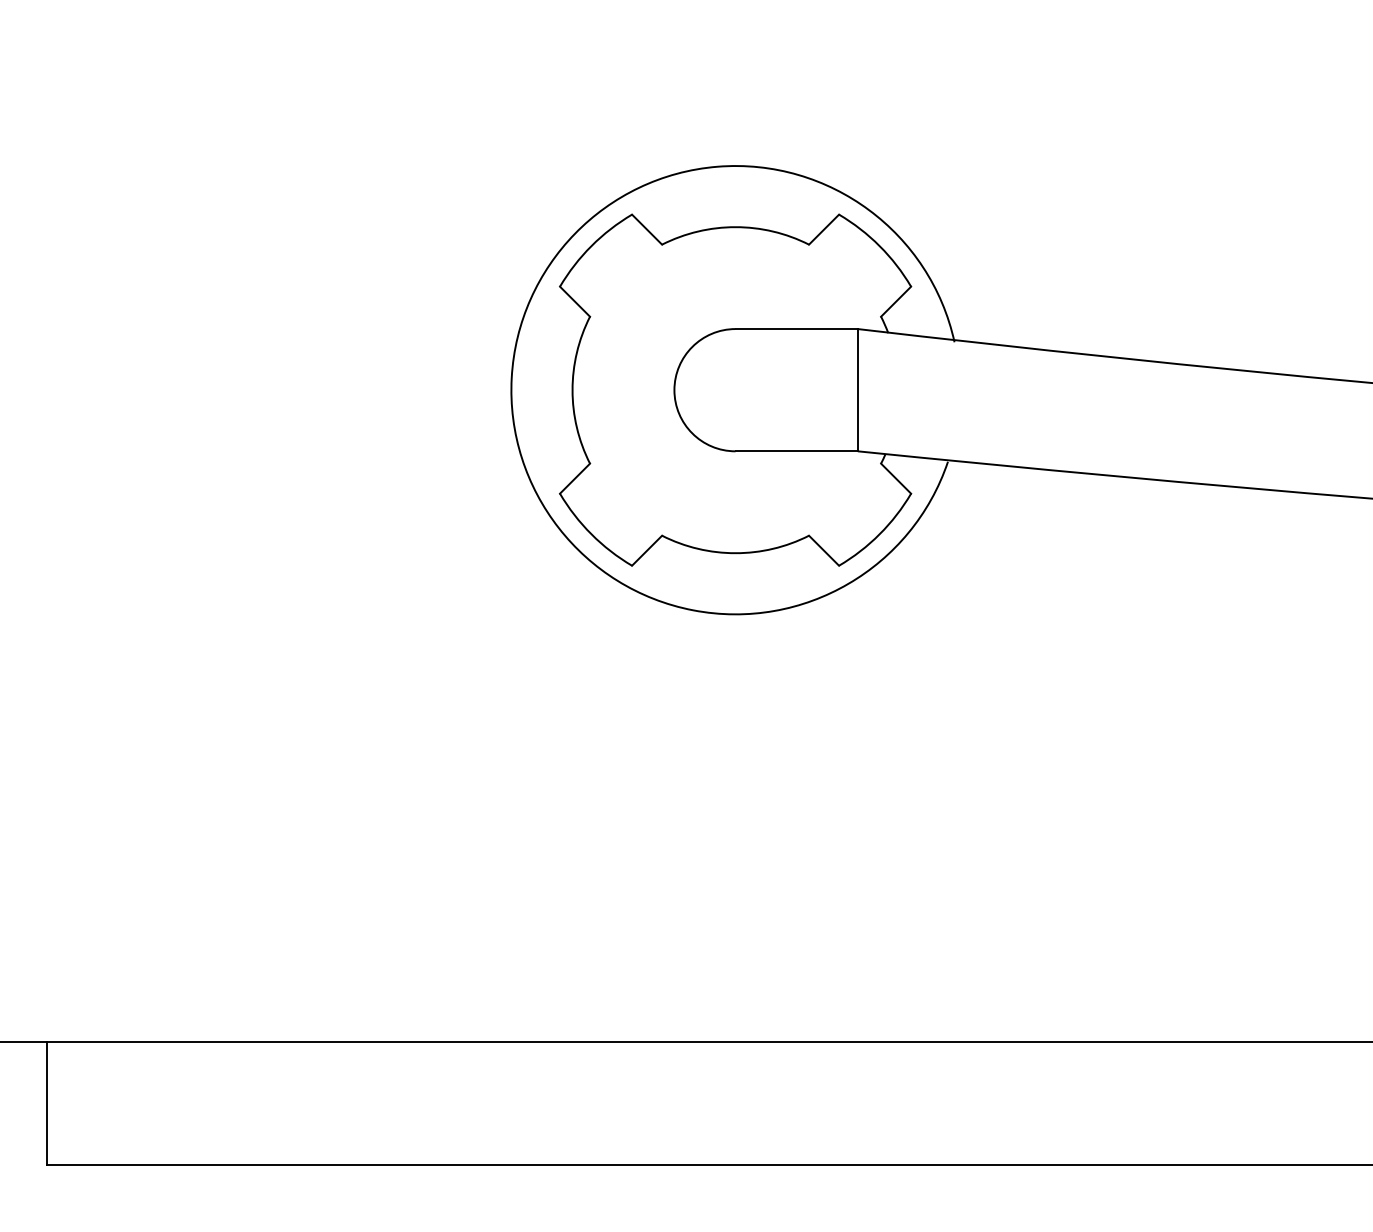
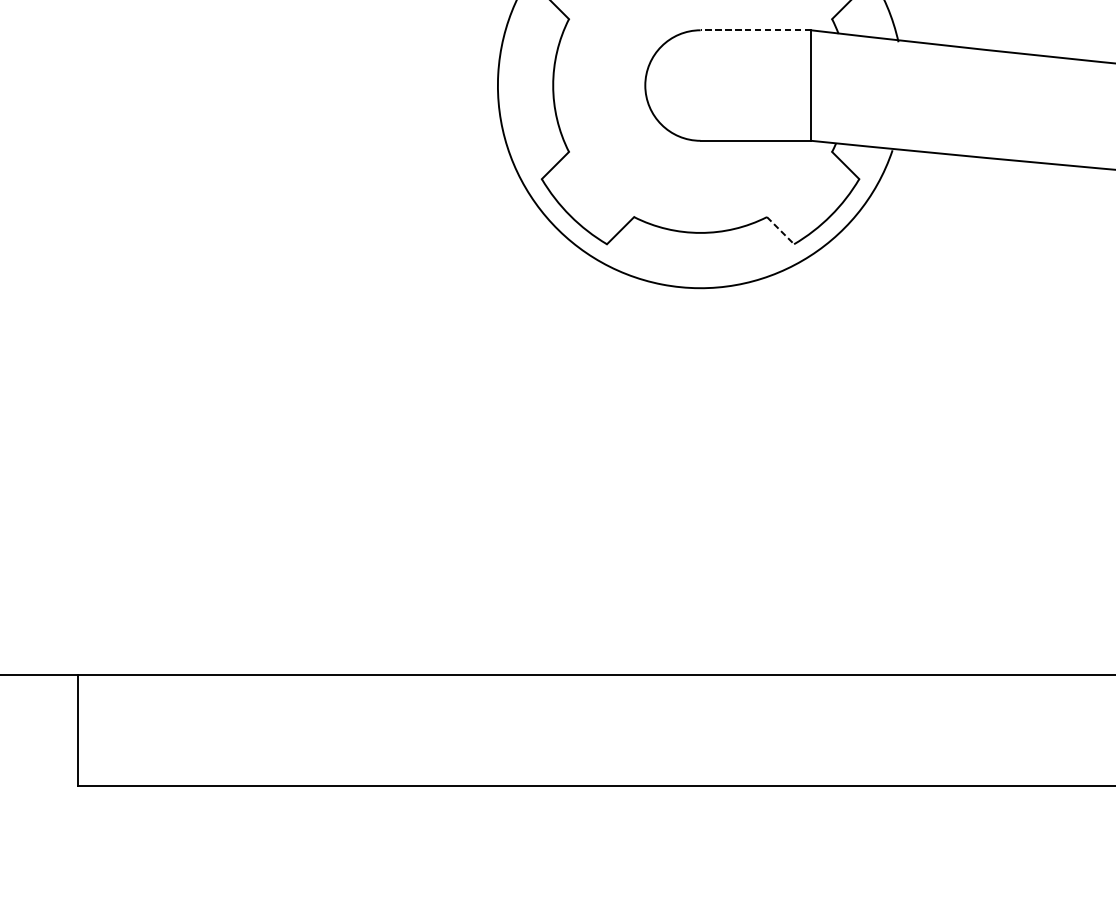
line: (796, 329) -> (755, 30), solid -> dashed
line: (824, 551) -> (780, 231), solid -> dashed

